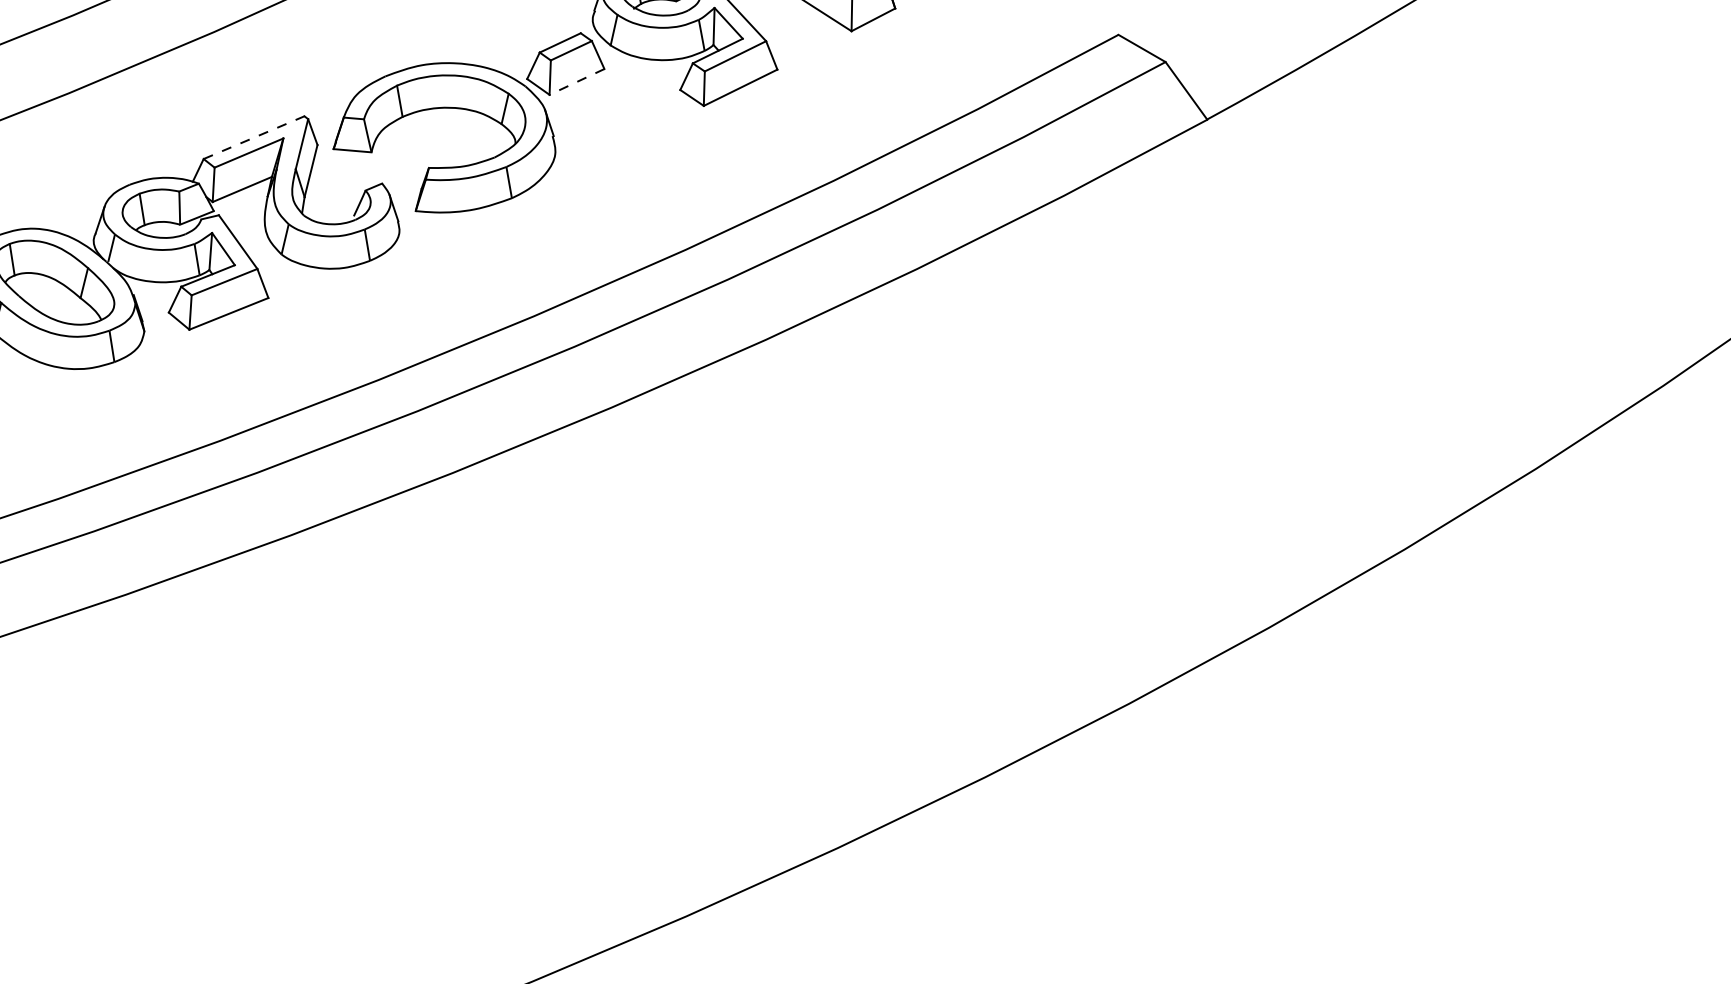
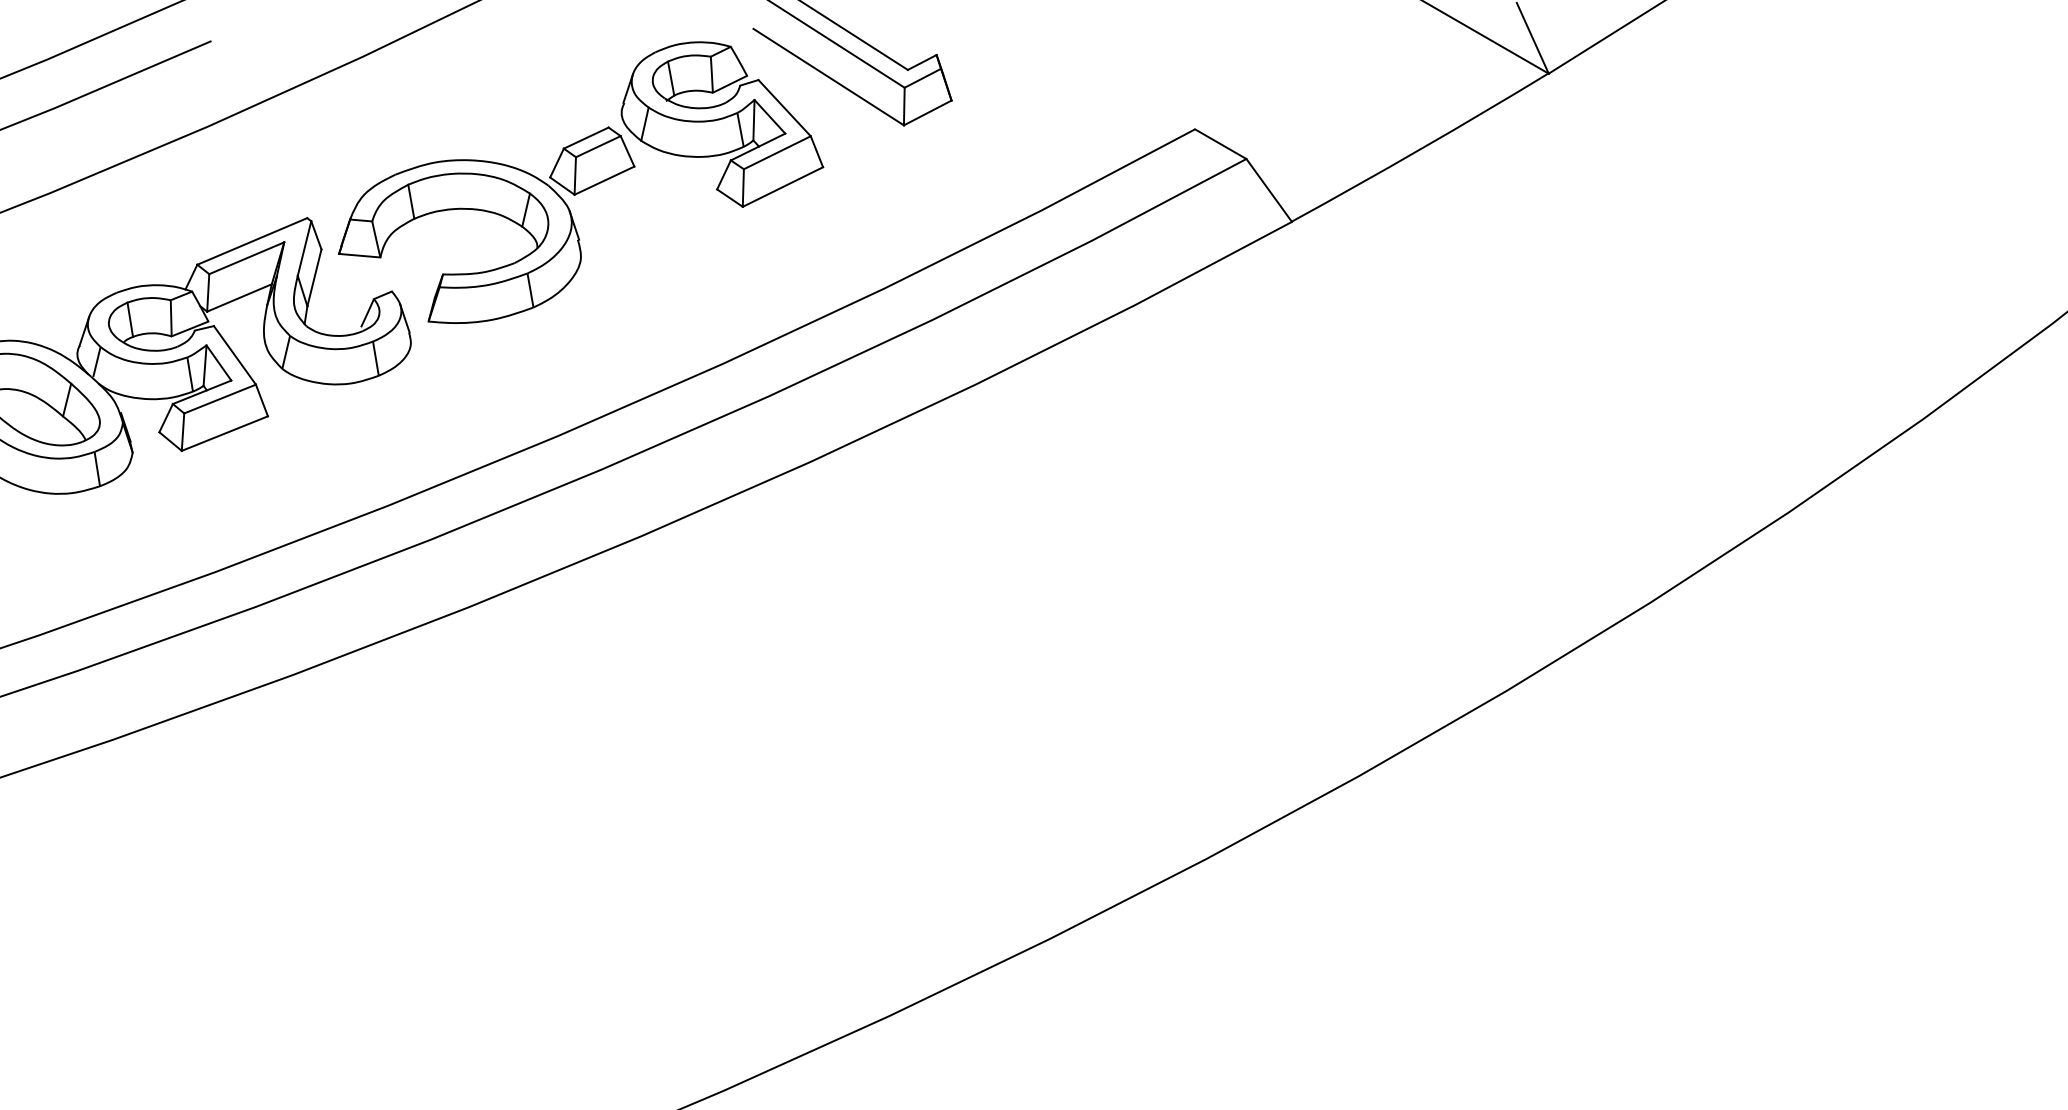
line: (577, 81) -> (604, 180), dashed -> solid
line: (254, 137) -> (252, 241), dashed -> solid

